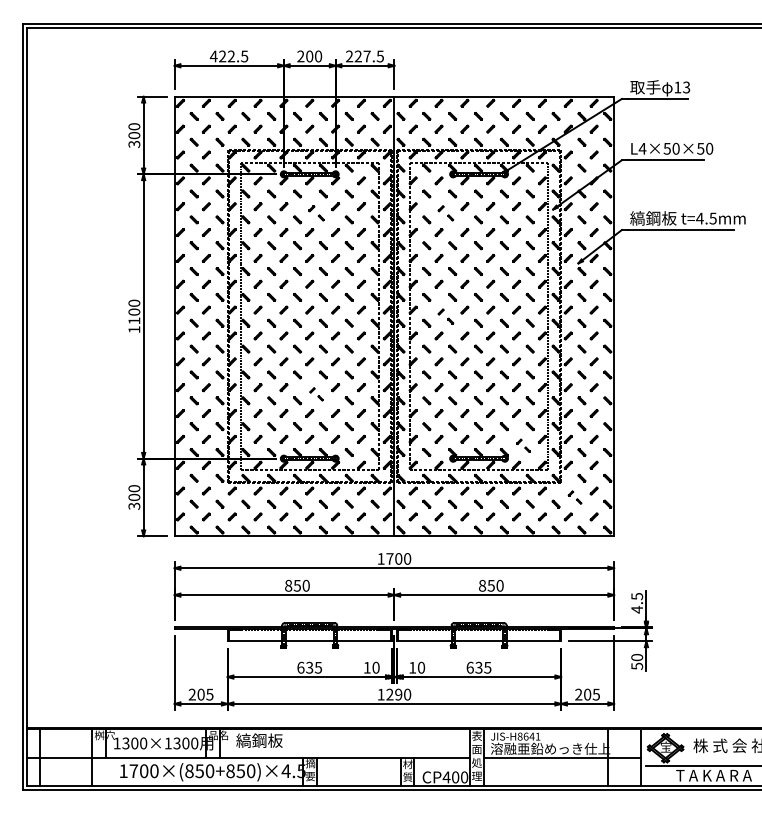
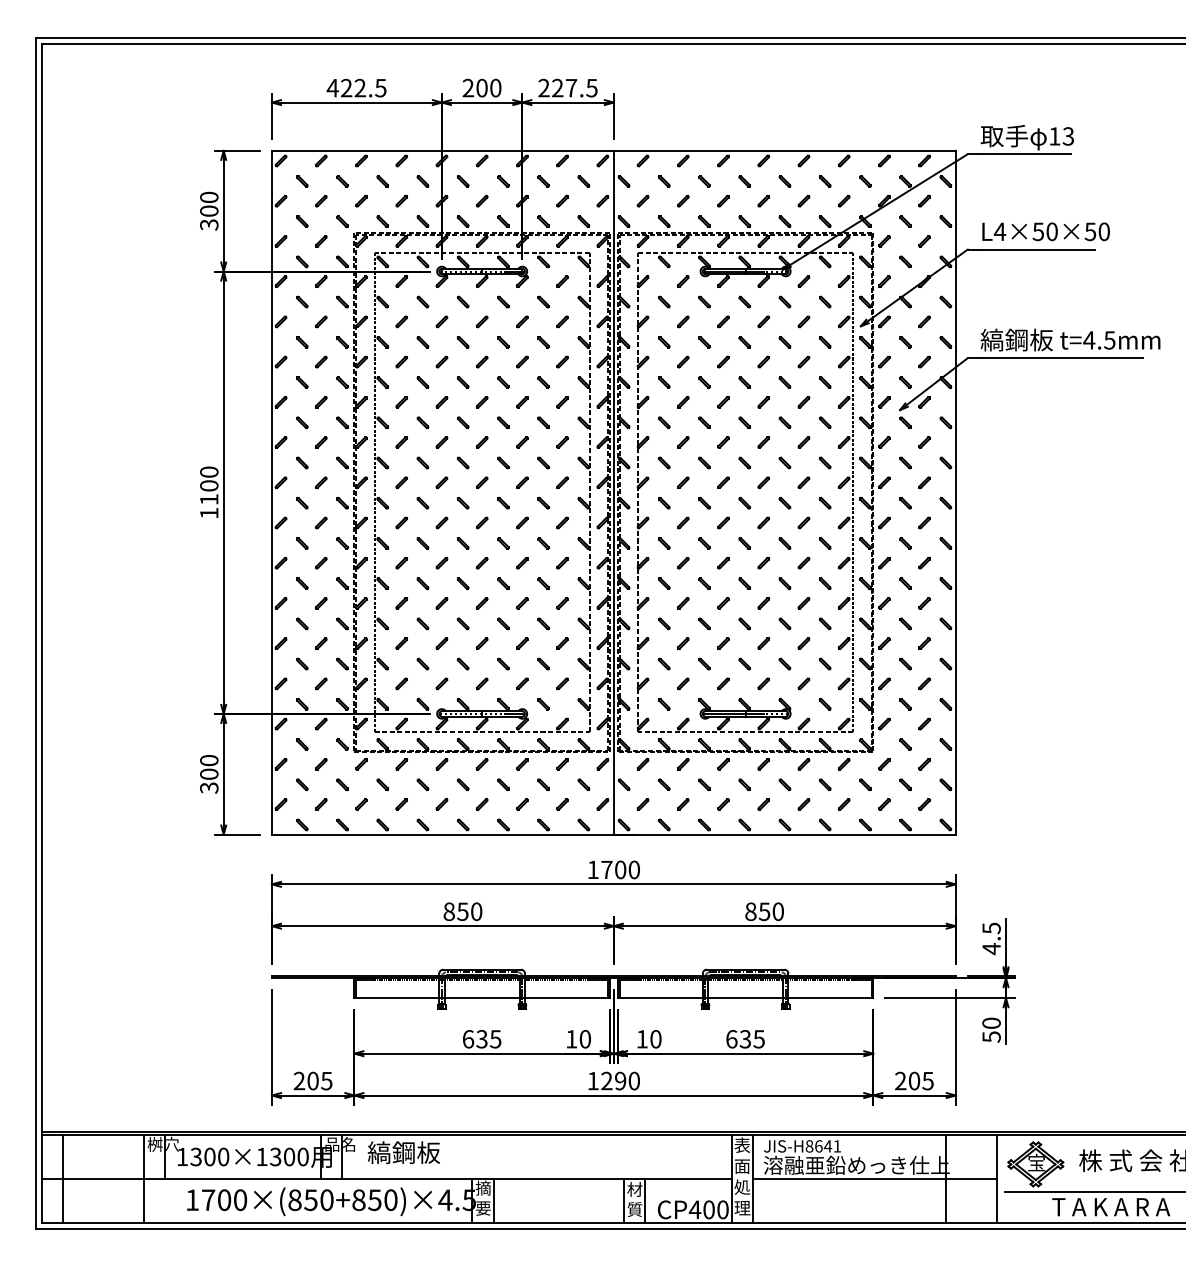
part: (316, 213) -> (492, 332), size x1.43
part: (445, 213) -> (693, 332), size x1.43
part: (445, 316) -> (693, 492), size x1.43
part: (316, 394) -> (492, 614), size x1.67
part: (523, 445) -> (814, 693), size x1.67
part: (574, 497) -> (894, 774), size x1.67

